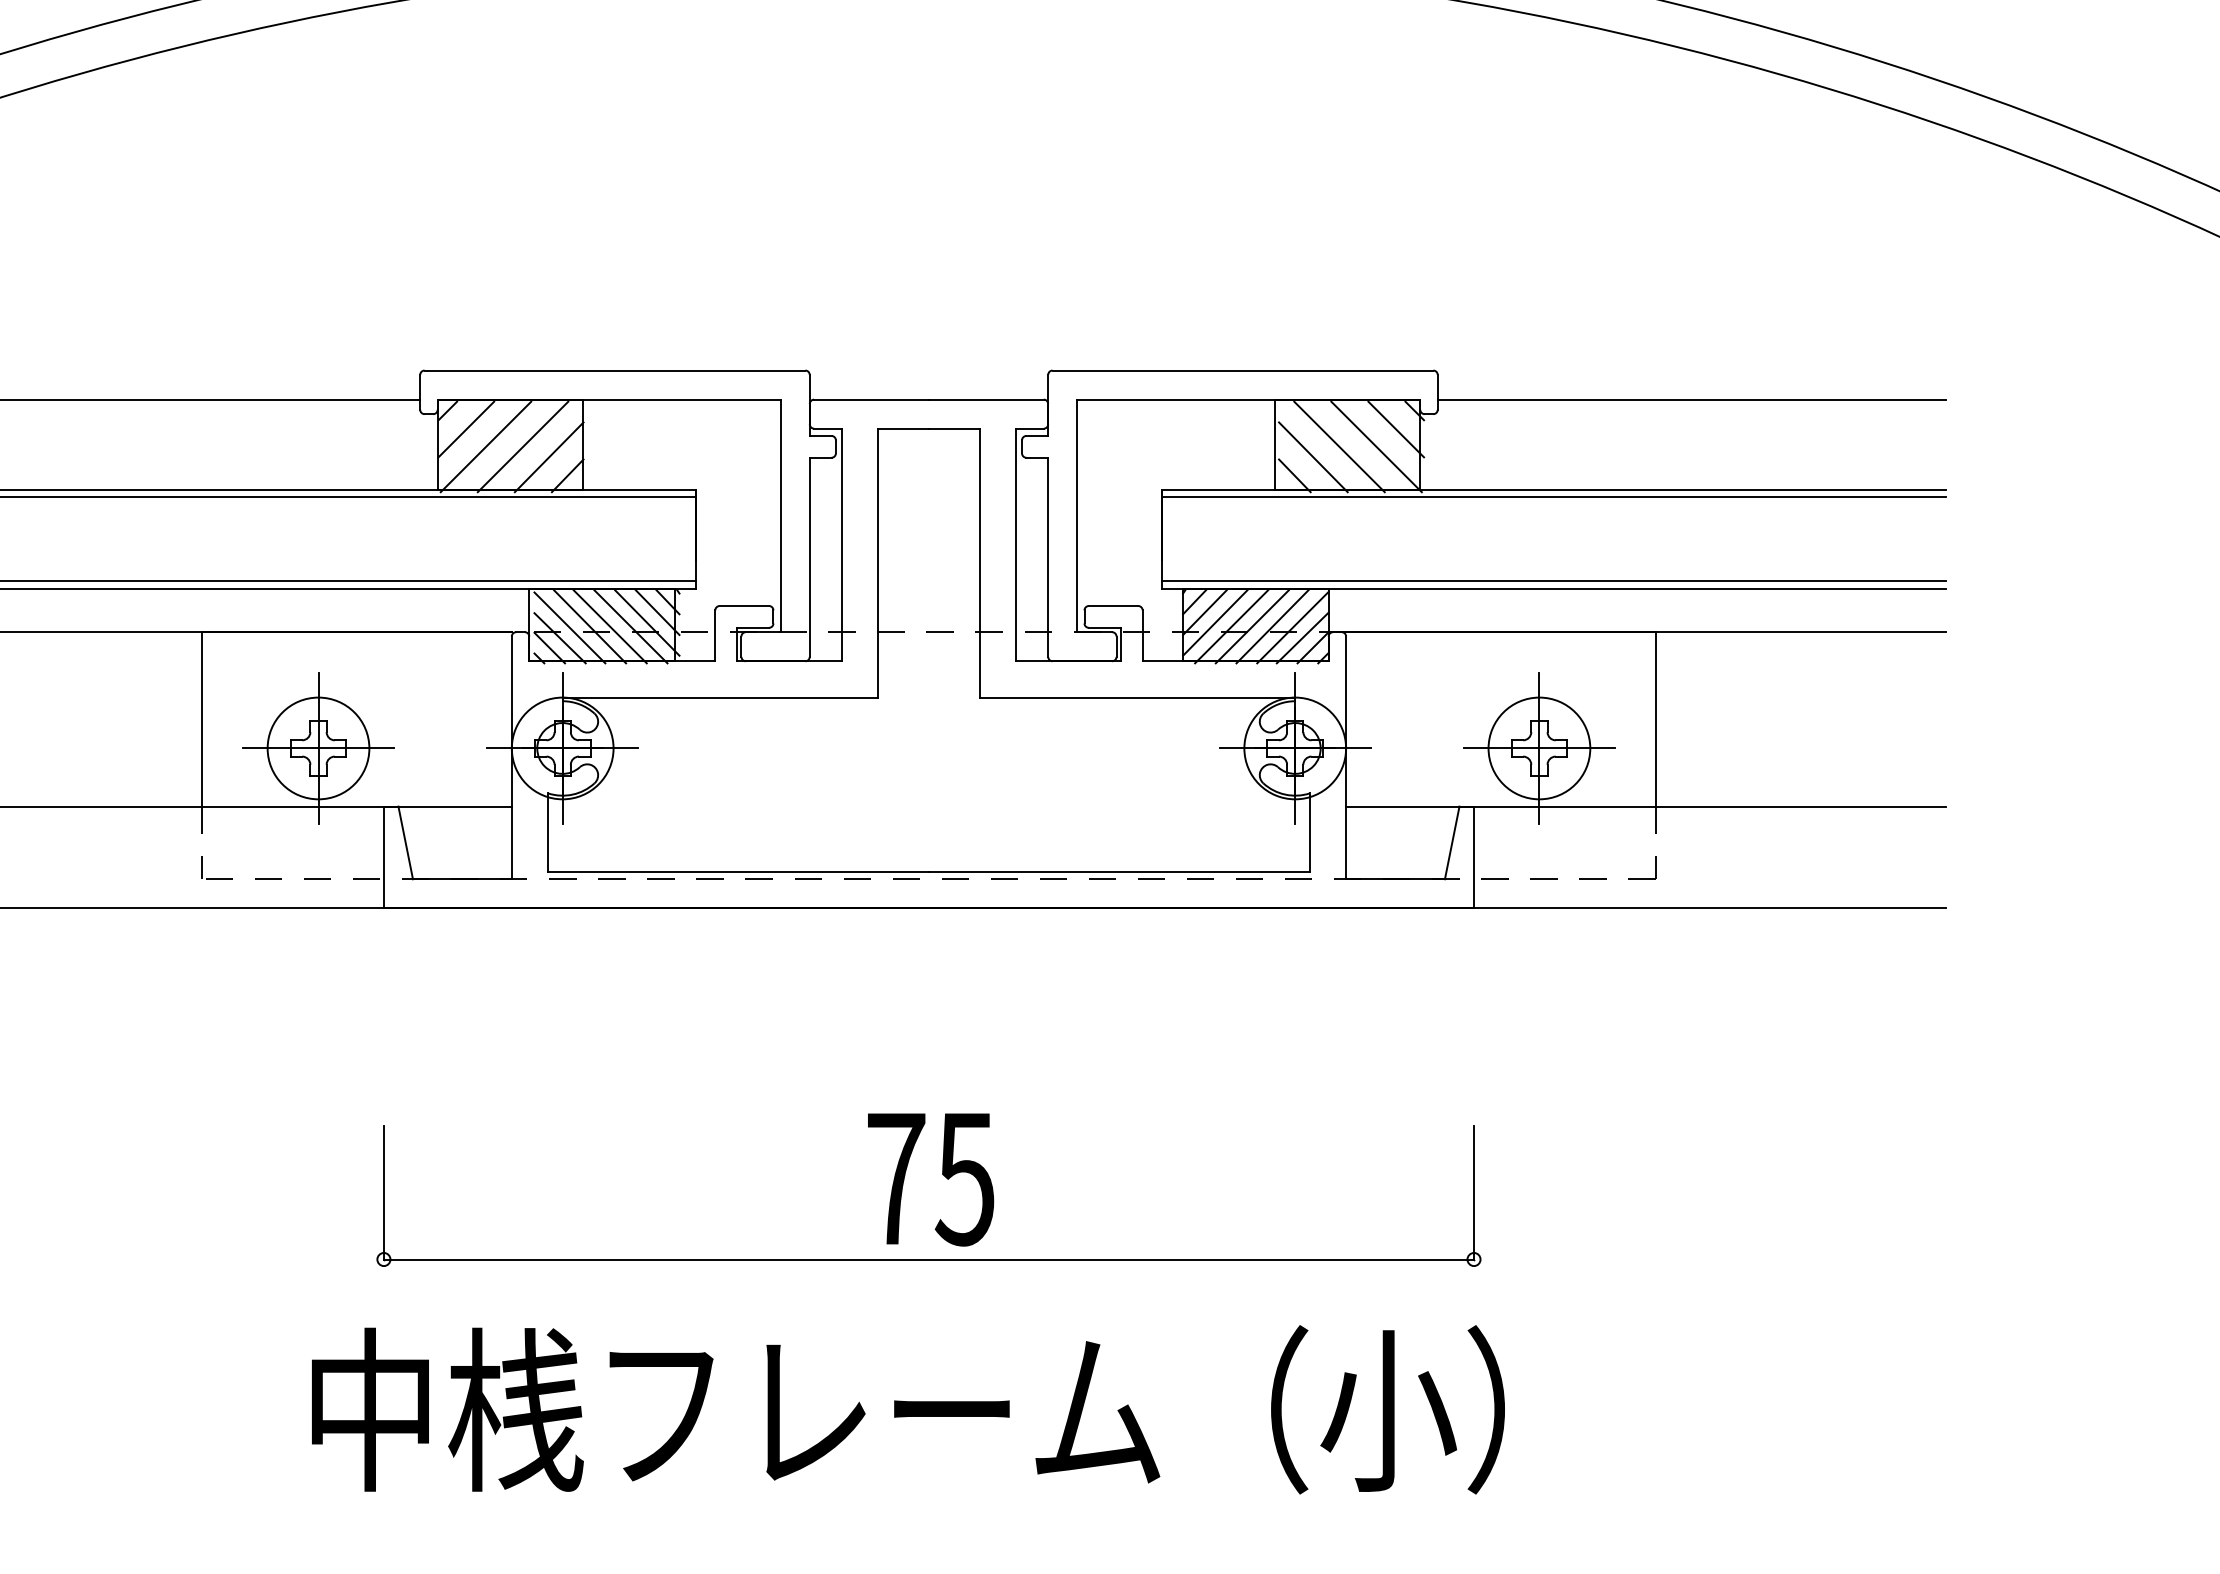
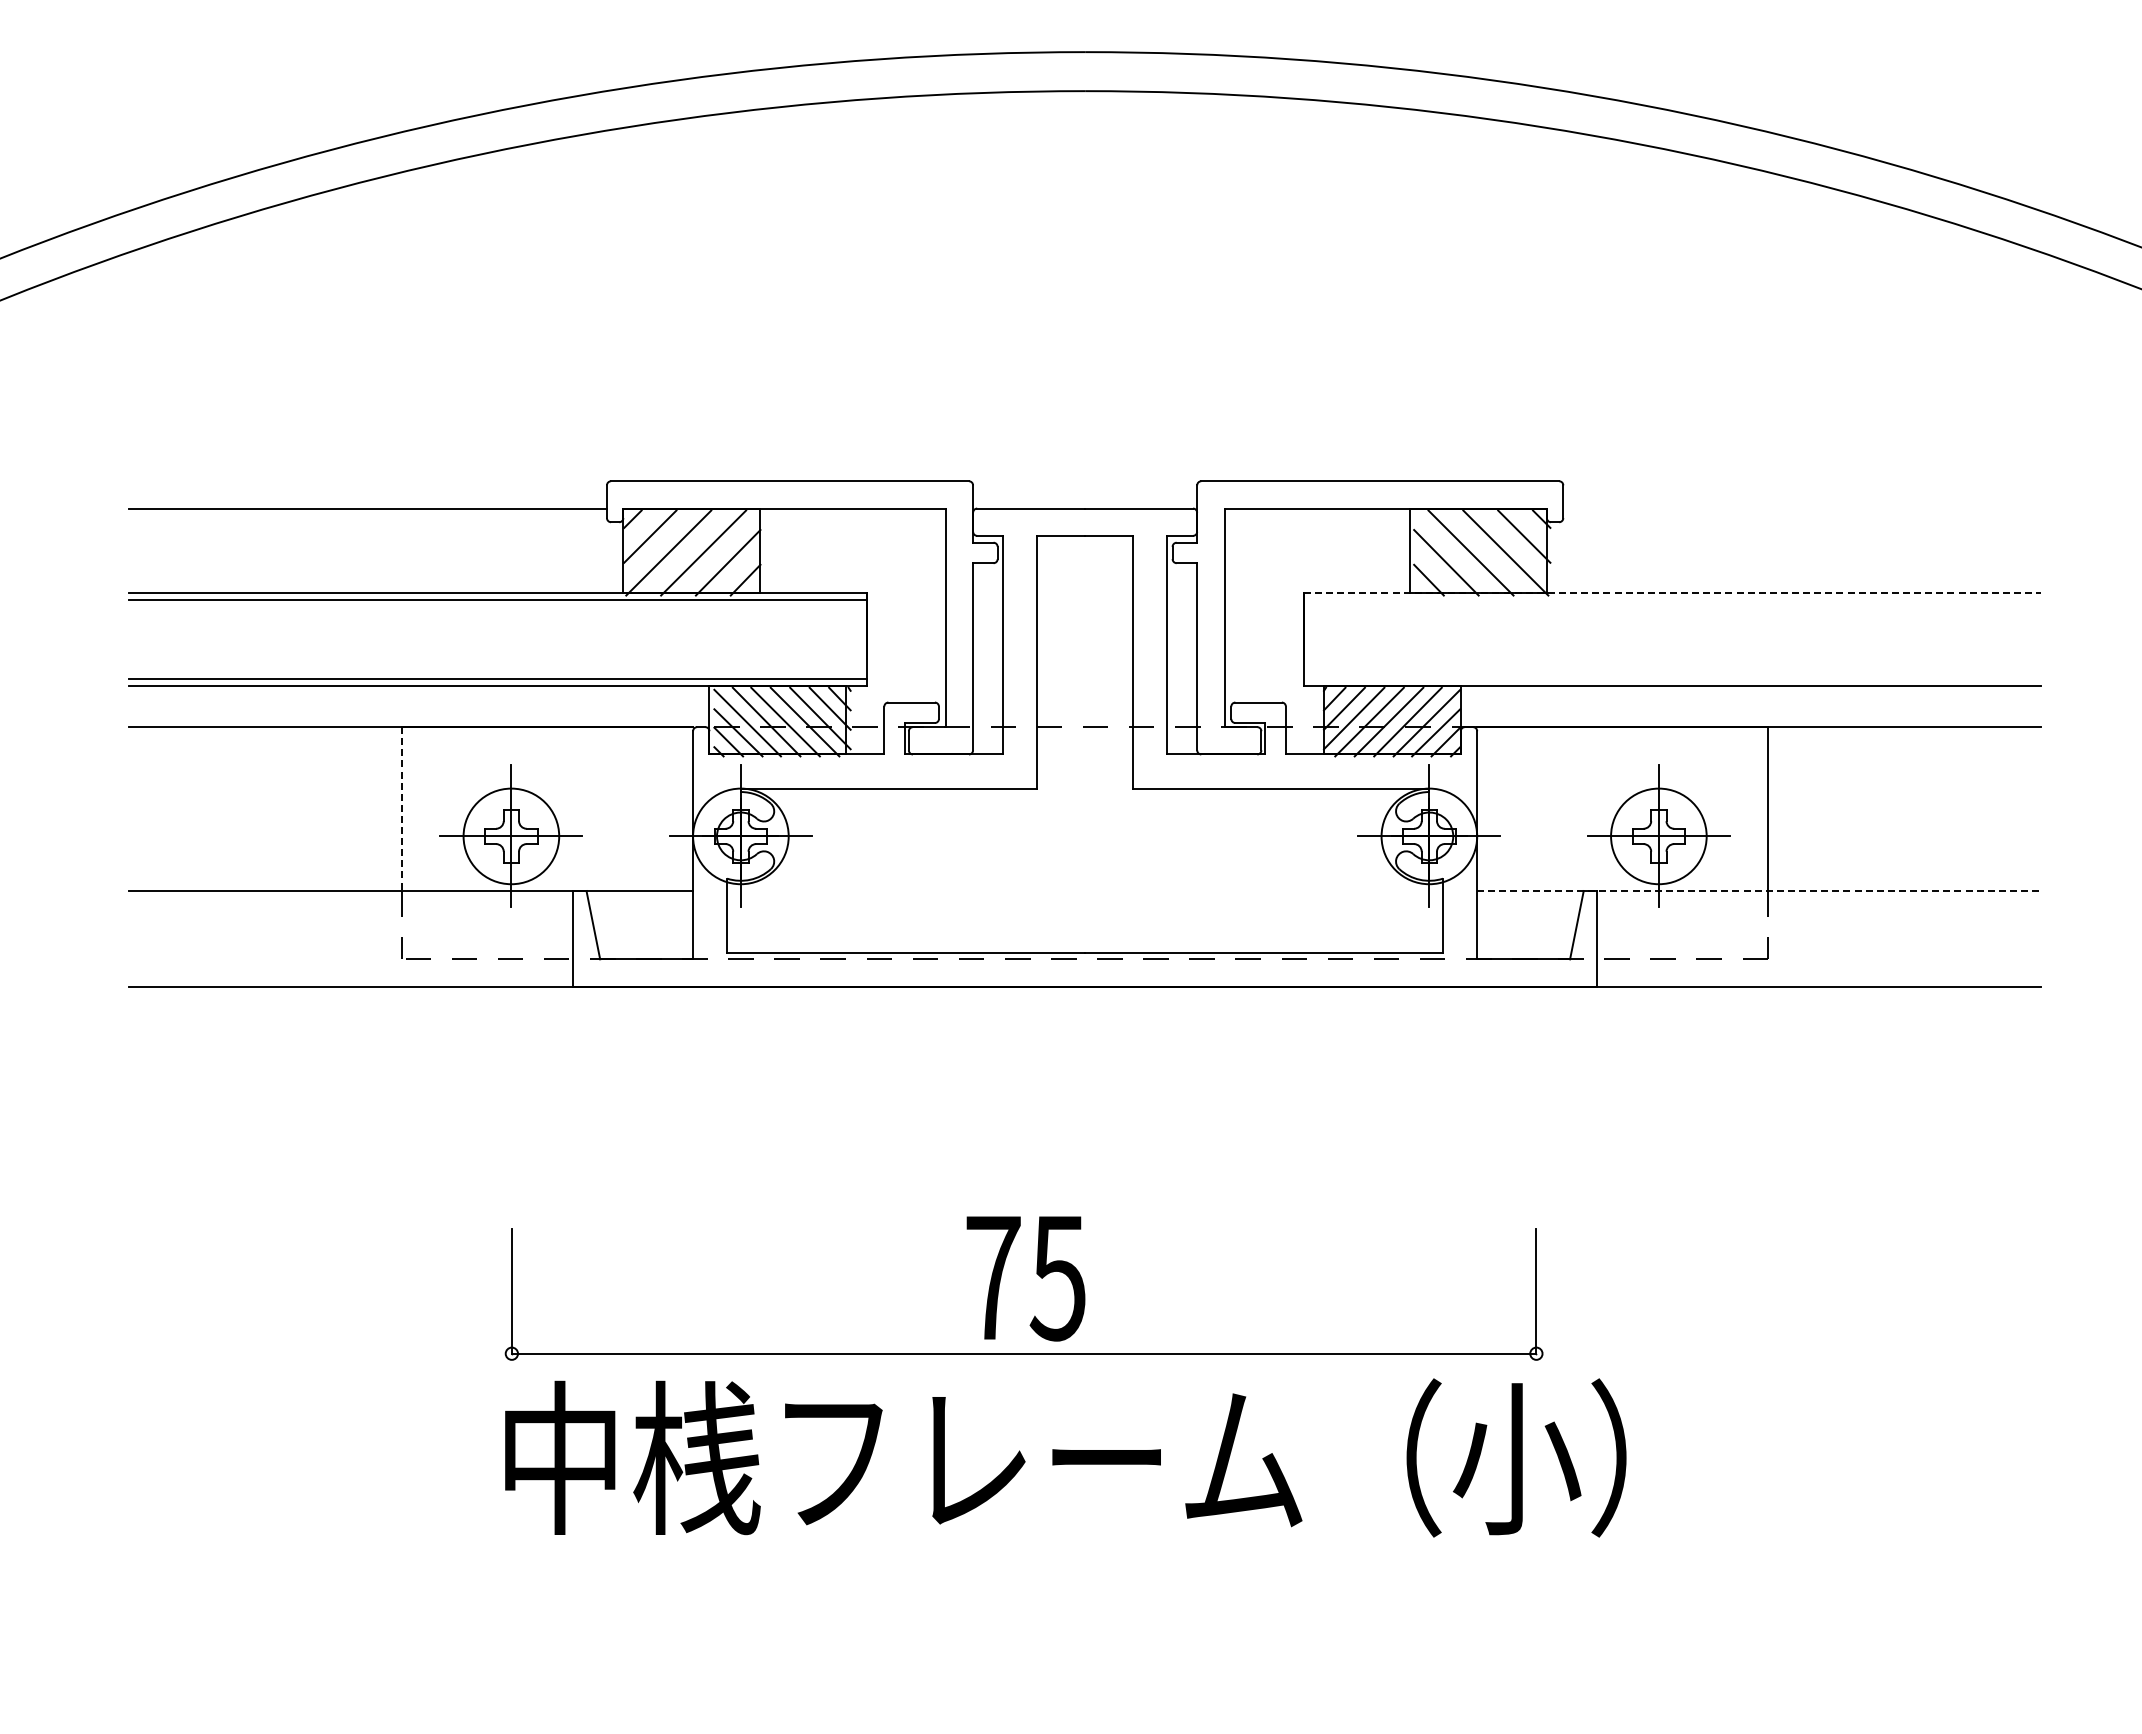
line: (1692, 399) -> (1802, 508), removed
line: (1553, 489) -> (1672, 593), solid -> dashed
line: (1553, 497) -> (1672, 600), removed
line: (1553, 581) -> (1672, 679), removed
line: (202, 719) -> (402, 809), solid -> dashed
line: (1646, 807) -> (1759, 891), solid -> dashed
part: (943, 1175) -> (1037, 1274), moved

